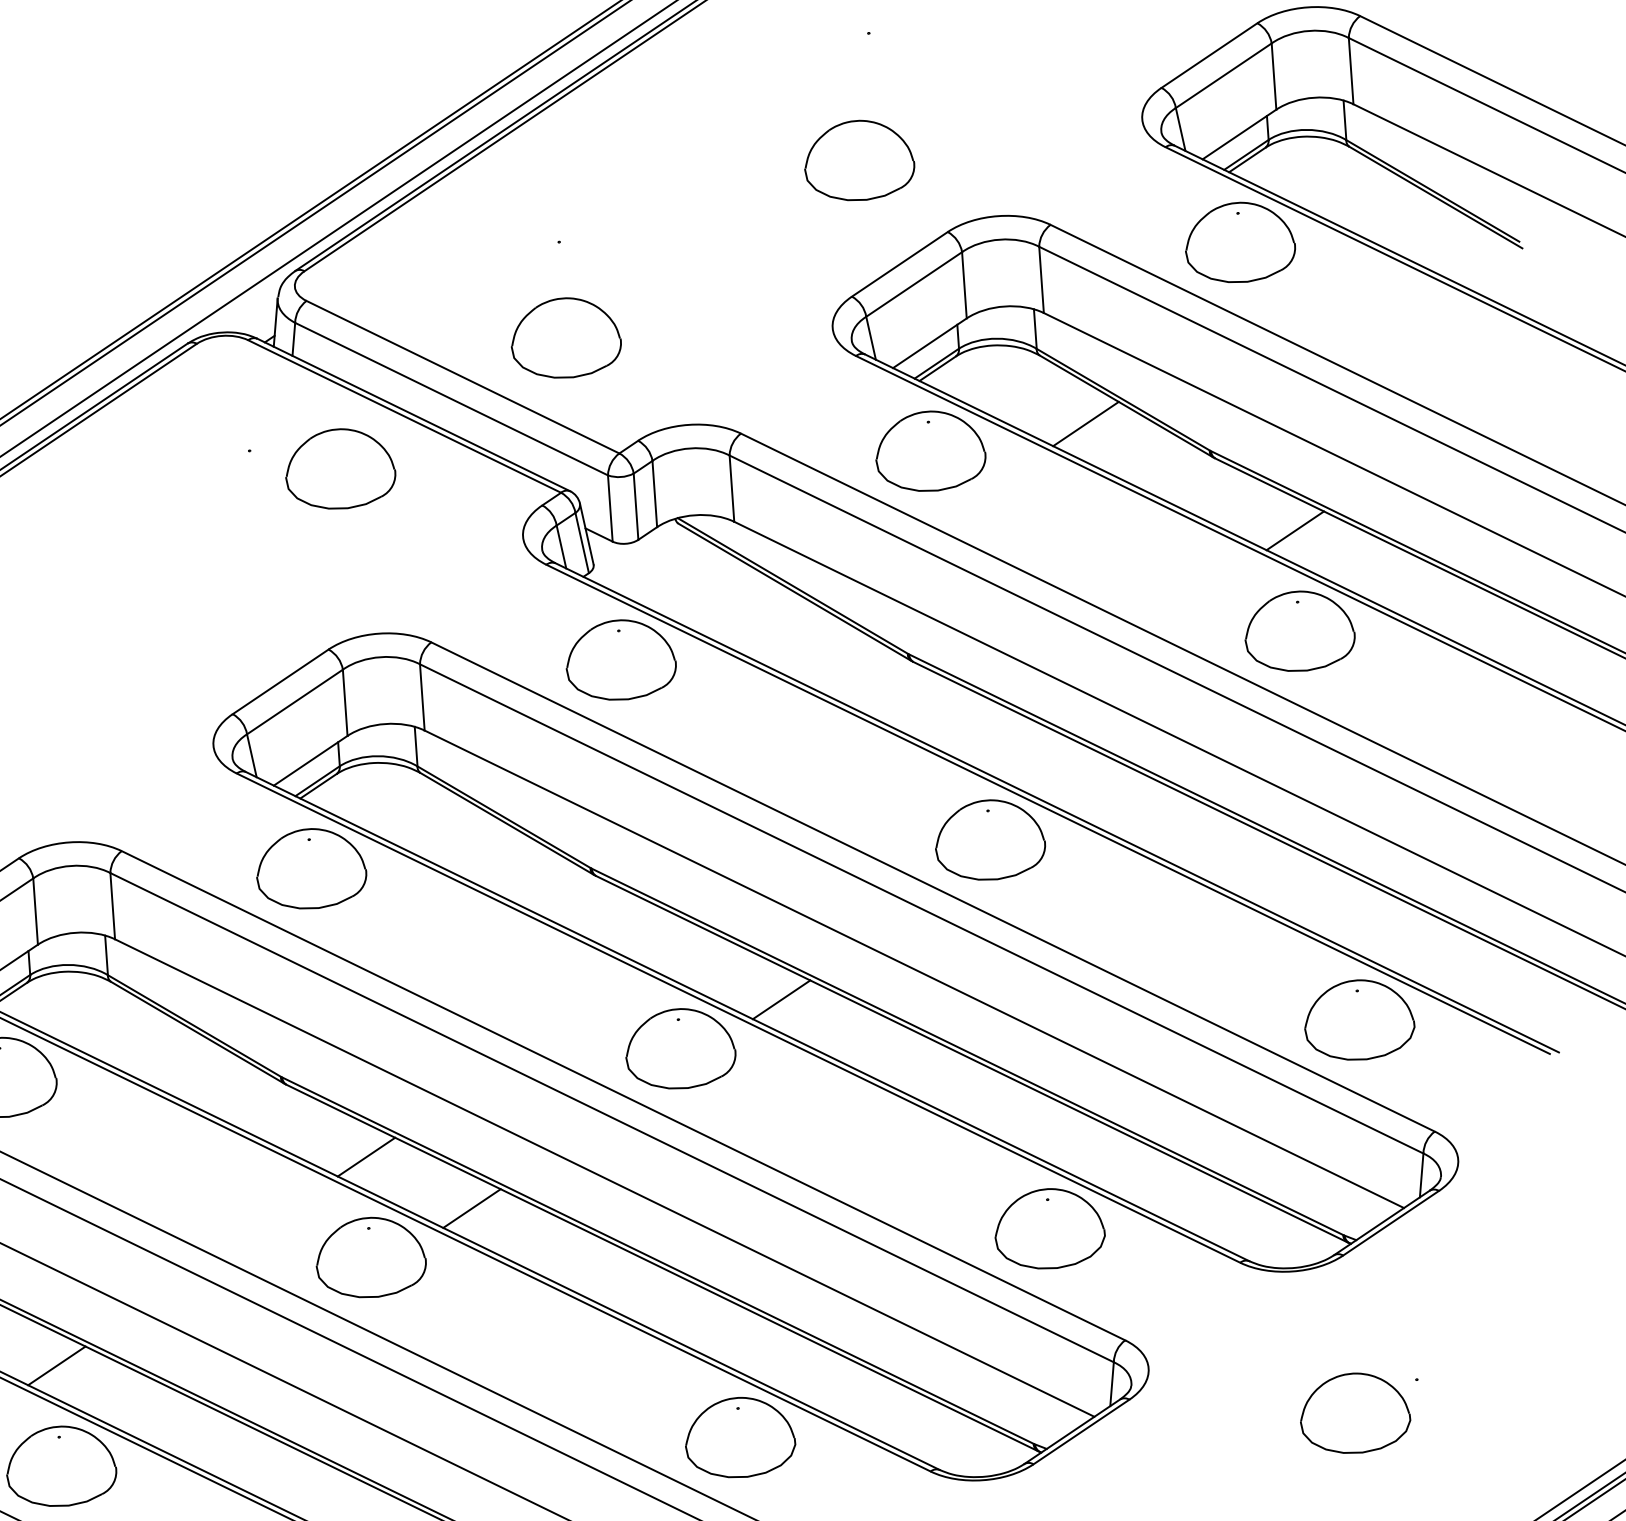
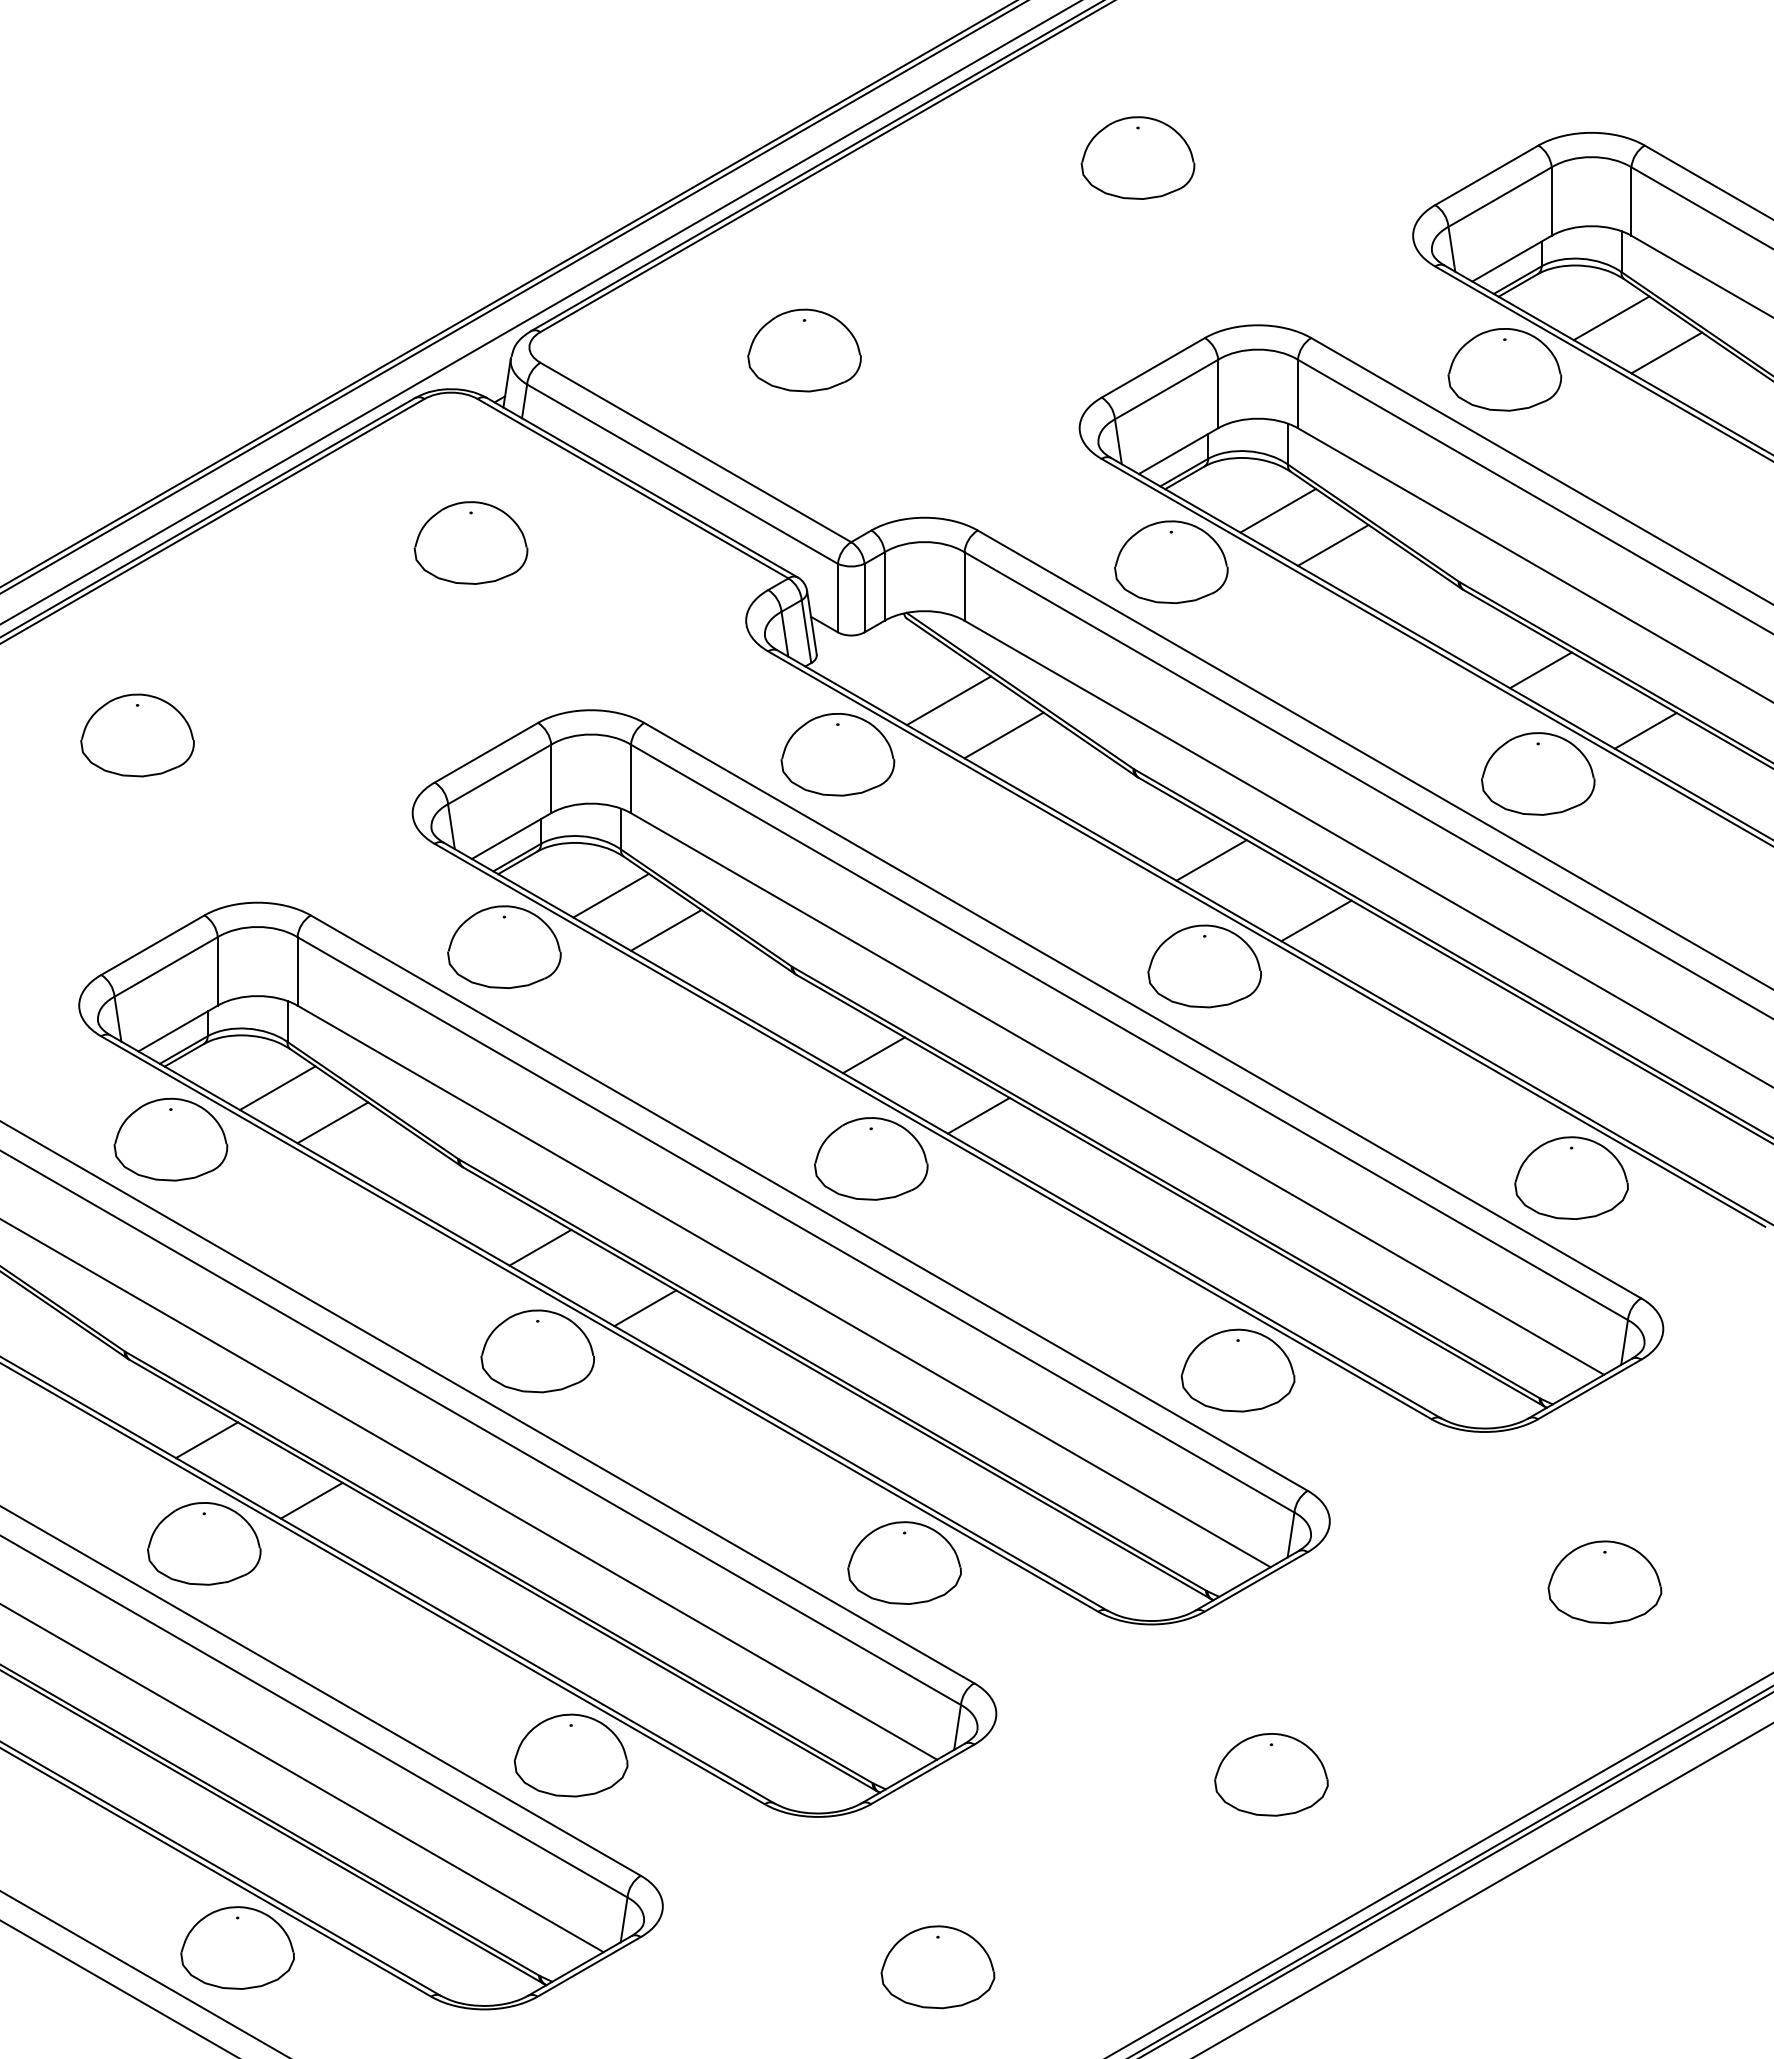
part: (858, 159) -> (1137, 157), moved
line: (1339, 185) -> (1611, 318), added
line: (1395, 214) -> (1666, 352), added
part: (565, 337) -> (804, 350), moved
line: (1029, 394) -> (1277, 510), added
part: (339, 468) -> (470, 542), moved
line: (1400, 581) -> (1645, 730), added
line: (724, 600) -> (948, 700), added
line: (779, 630) -> (1003, 735), added
line: (989, 737) -> (1211, 860), added
line: (1095, 788) -> (1316, 920), added
line: (411, 811) -> (611, 895), added
line: (466, 841) -> (666, 930), added
line: (675, 948) -> (873, 1055), added
line: (101, 1020) -> (277, 1088), added
line: (156, 1050) -> (332, 1122), added
part: (1354, 1413) -> (1604, 1582), moved
line: (162, 1417) -> (311, 1500), added

